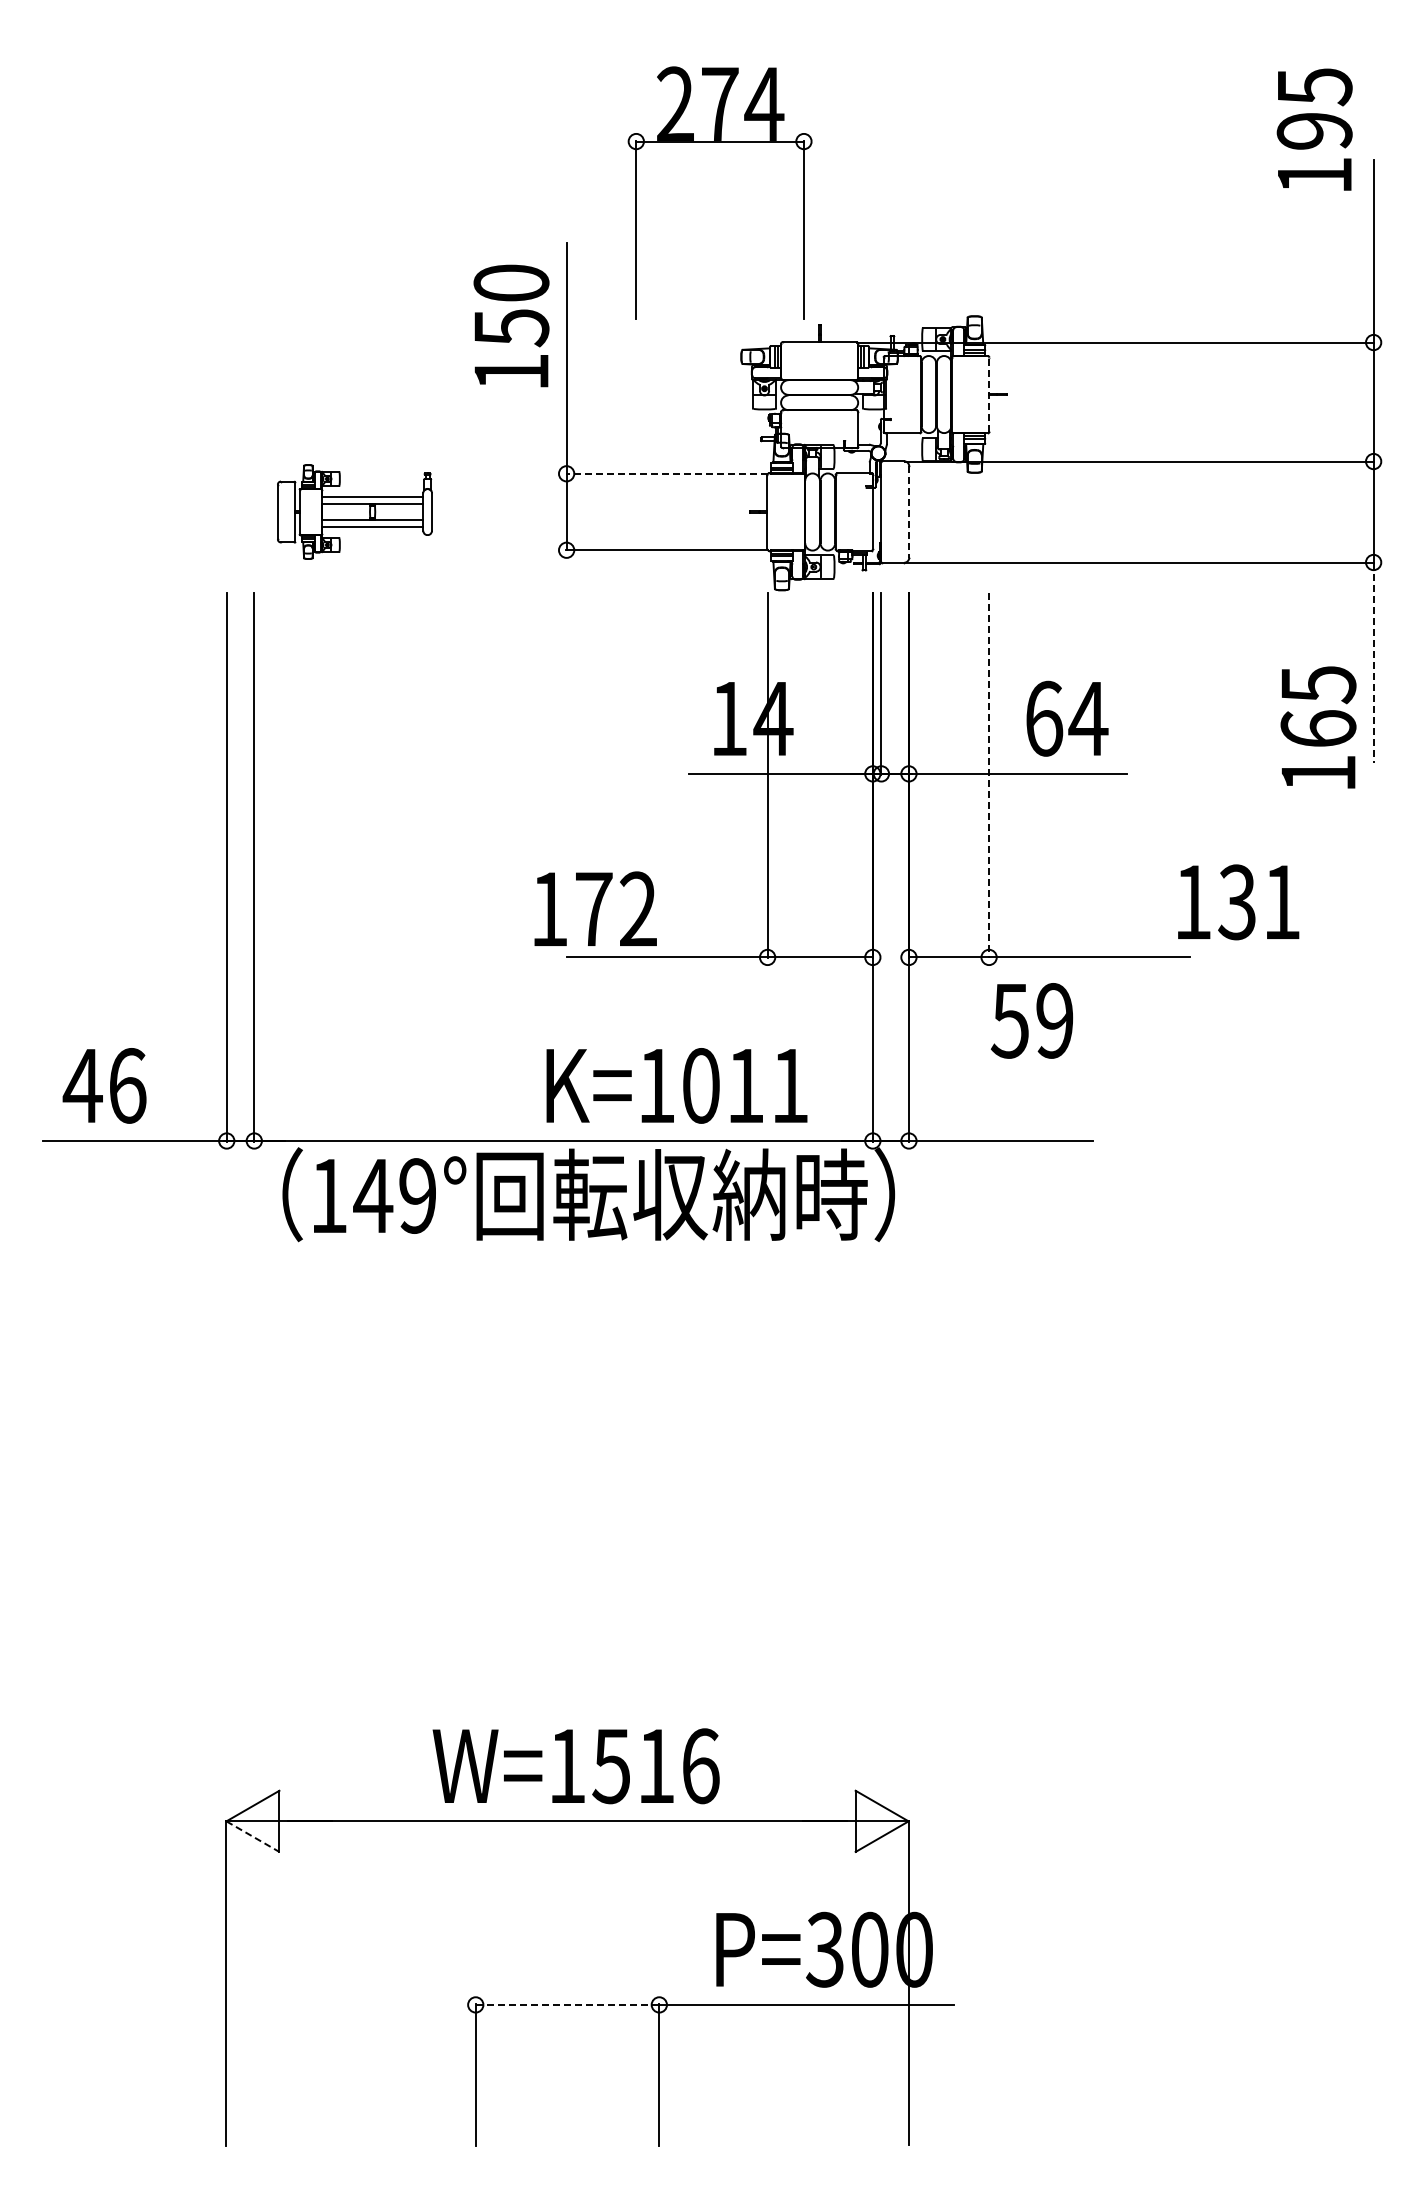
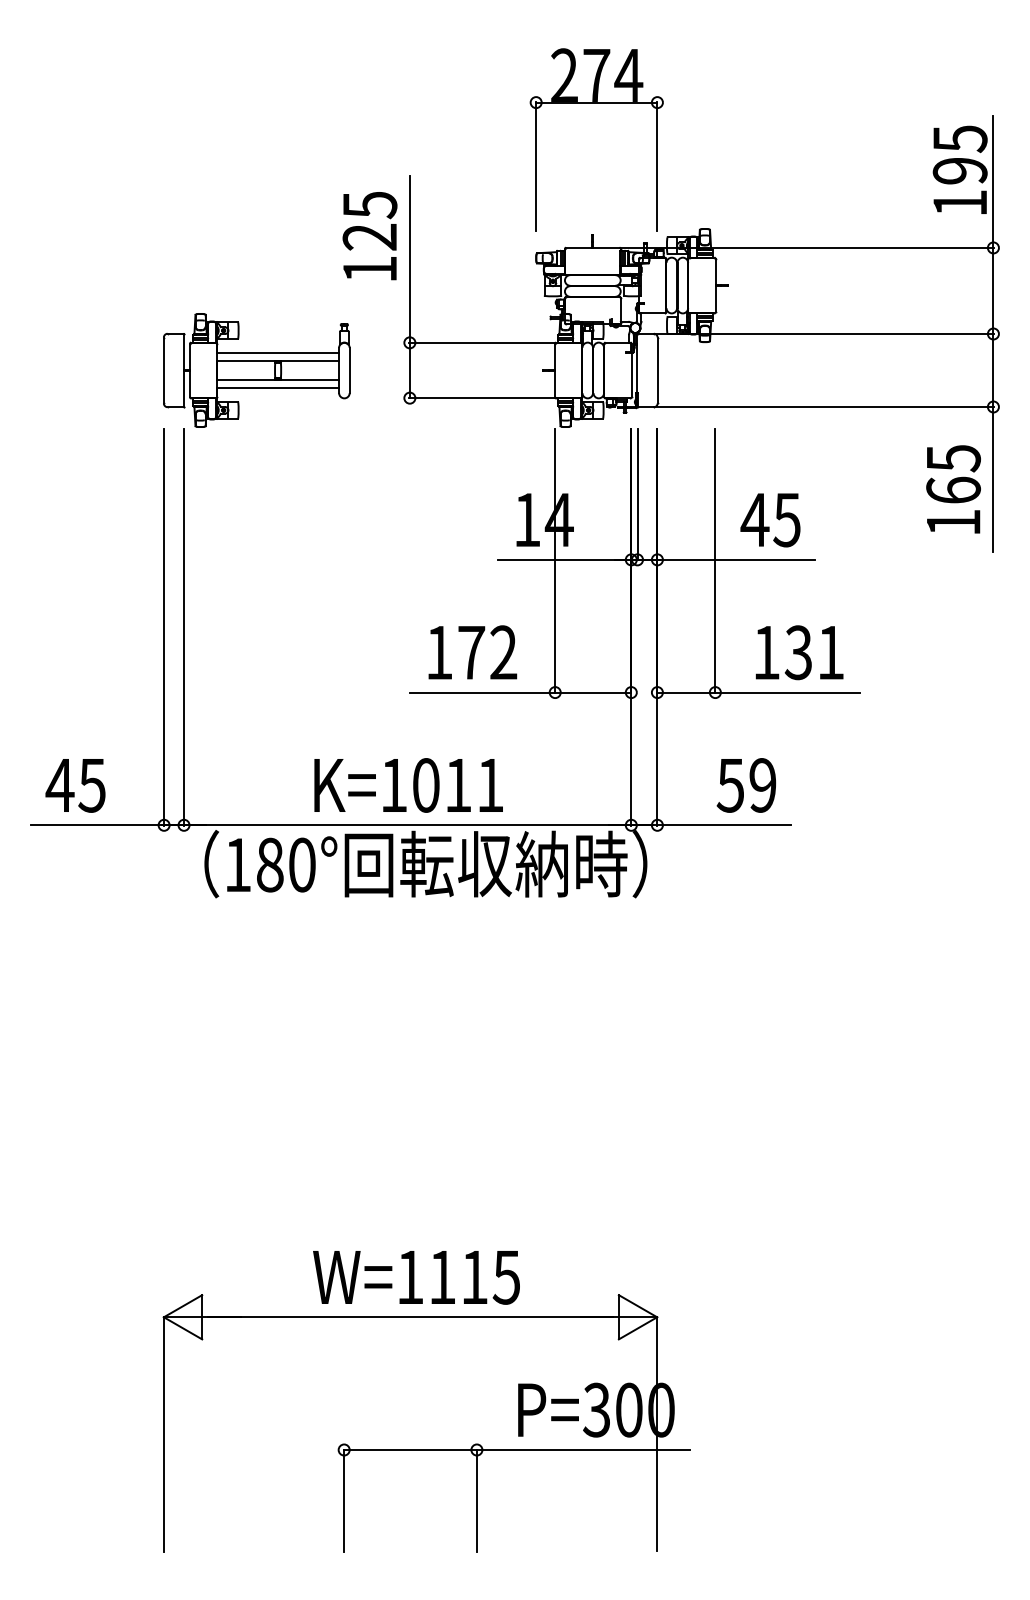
text: (1314, 129) -> (960, 169), moved
part: (719, 142) -> (596, 103), moved
text: (511, 305) -> (370, 221), 150 -> 125
line: (989, 394) -> (715, 285), dashed -> solid
line: (666, 473) -> (482, 342), dashed -> solid
part: (354, 511) -> (256, 370), size x1.67
line: (909, 512) -> (657, 370), dashed -> solid
line: (1373, 663) -> (993, 480), dashed -> solid
text: (1065, 718) -> (770, 519), 64 -> 45
text: (1318, 727) -> (953, 489), moved
line: (989, 776) -> (715, 561), dashed -> solid
text: (1238, 902) -> (799, 652), moved
text: (595, 908) -> (472, 652), moved
text: (1031, 1020) -> (746, 785), moved
text: (126, 1085) -> (91, 785), 46 -> 45
text: (676, 1085) -> (408, 785), moved
text: (394, 1195) -> (285, 864), 149° -> 180°
text: (655, 1766) -> (474, 1277), W=1516 -> W=1115
line: (252, 1836) -> (182, 1328), dashed -> solid
line: (567, 2004) -> (410, 1449), dashed -> solid

